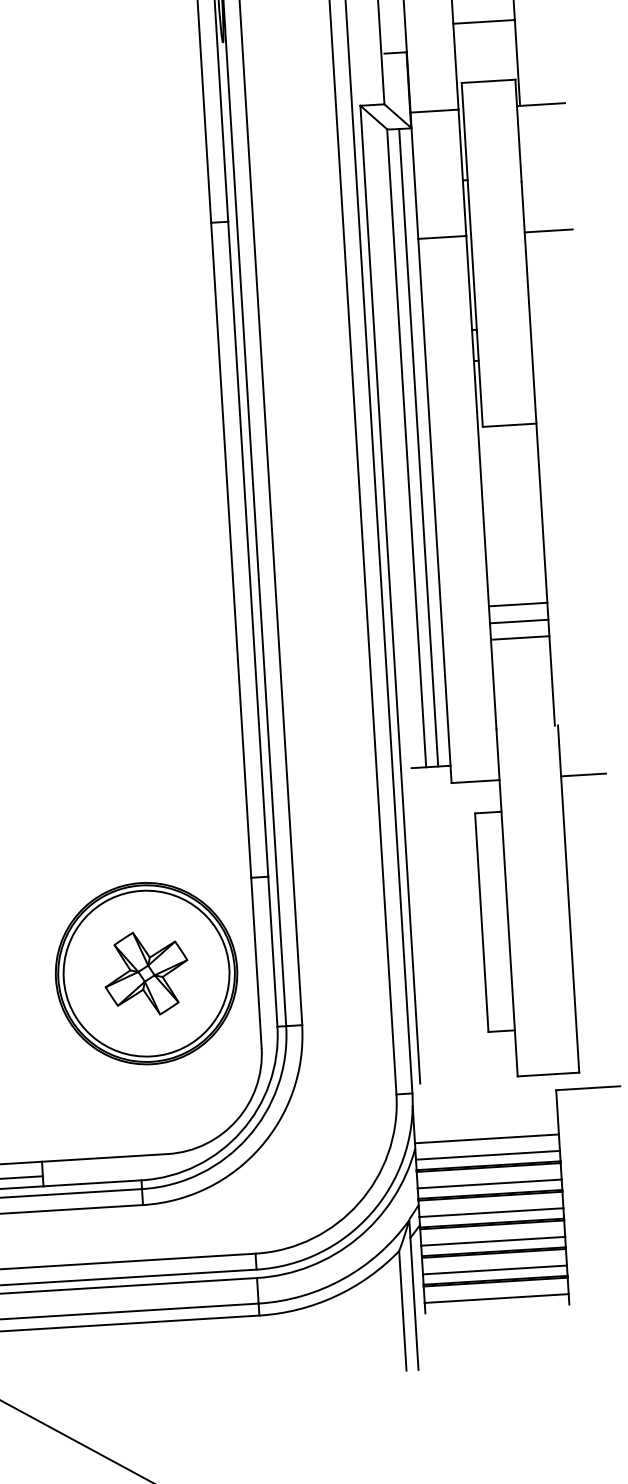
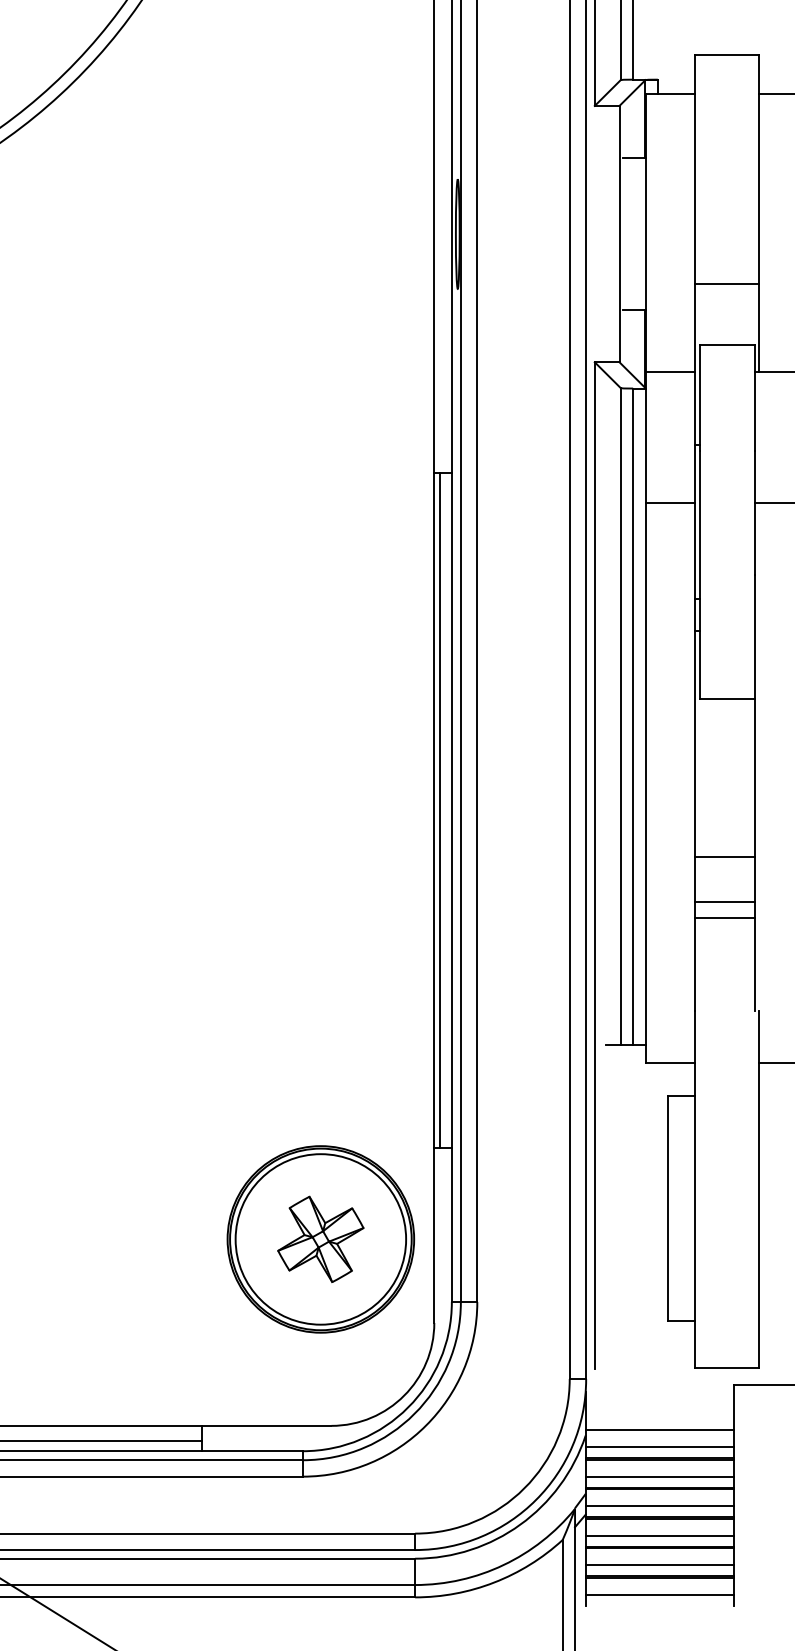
line: (236, 550) -> (439, 810), added
line: (518, 605) -> (725, 857), moved

